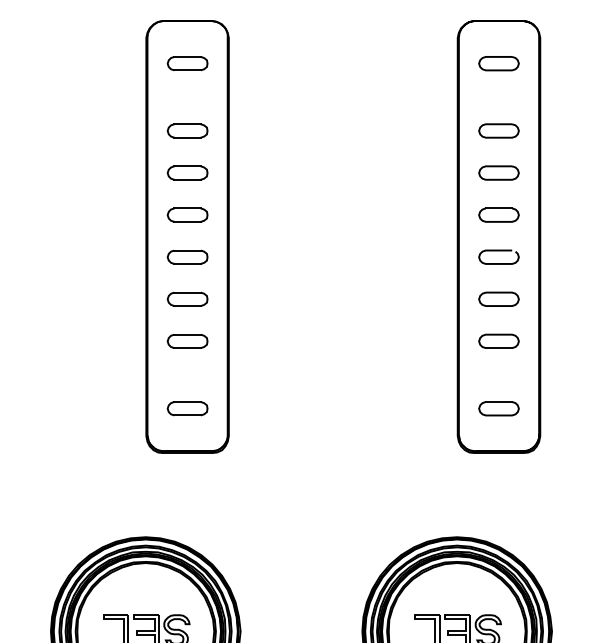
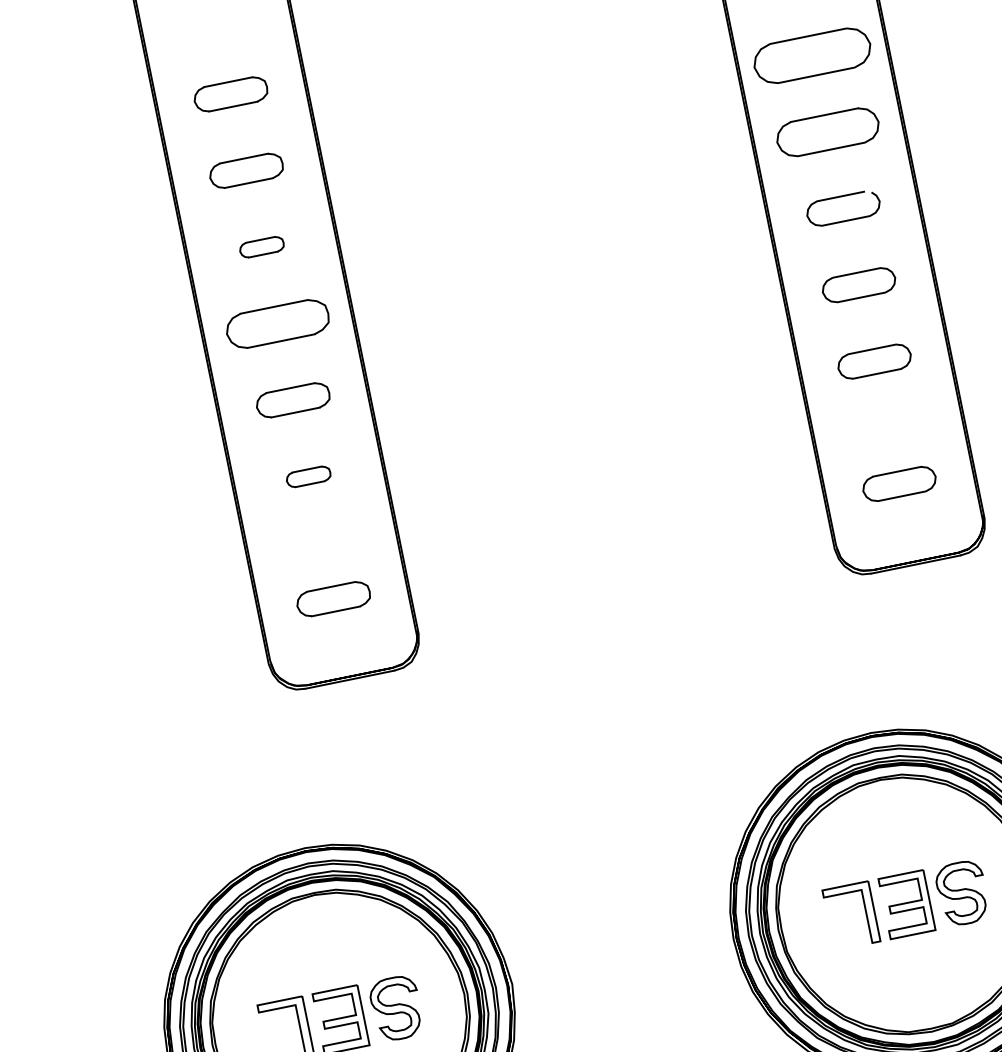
part: (498, 172) -> (811, 54), size x1.6
part: (187, 214) -> (261, 246), size x0.6
part: (498, 214) -> (826, 131), size x1.4
part: (187, 256) -> (277, 322), size x1.4
part: (187, 341) -> (308, 477), size x0.6

